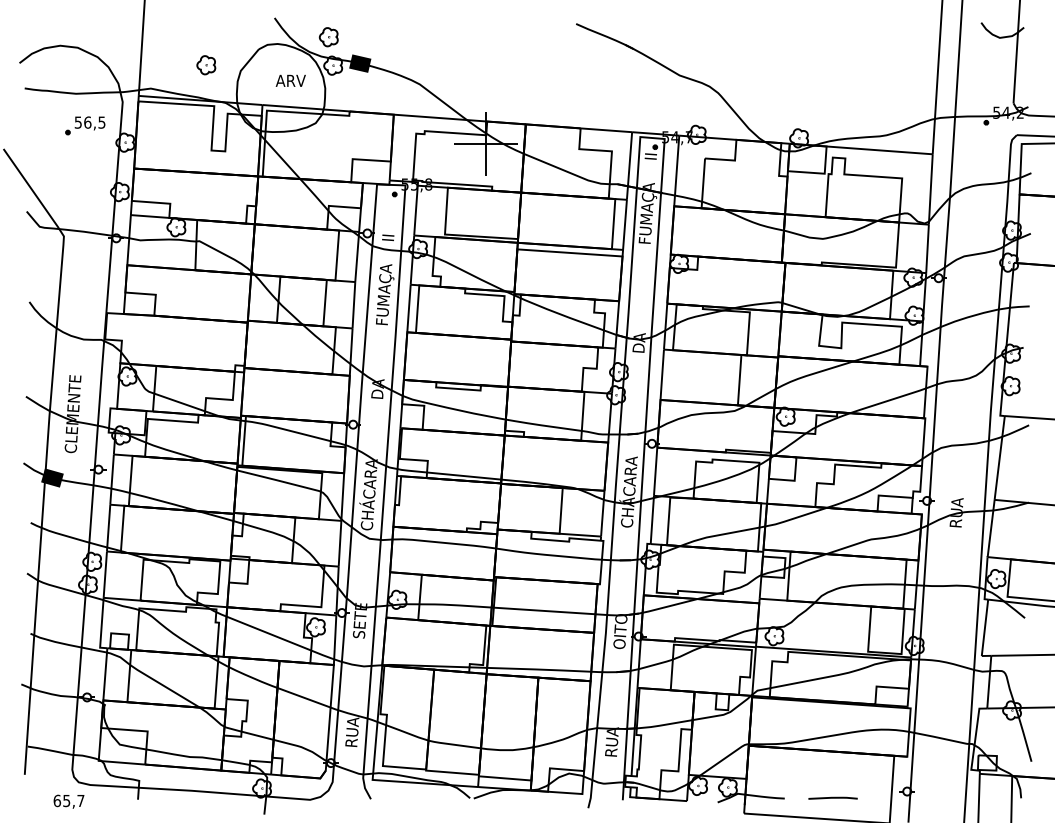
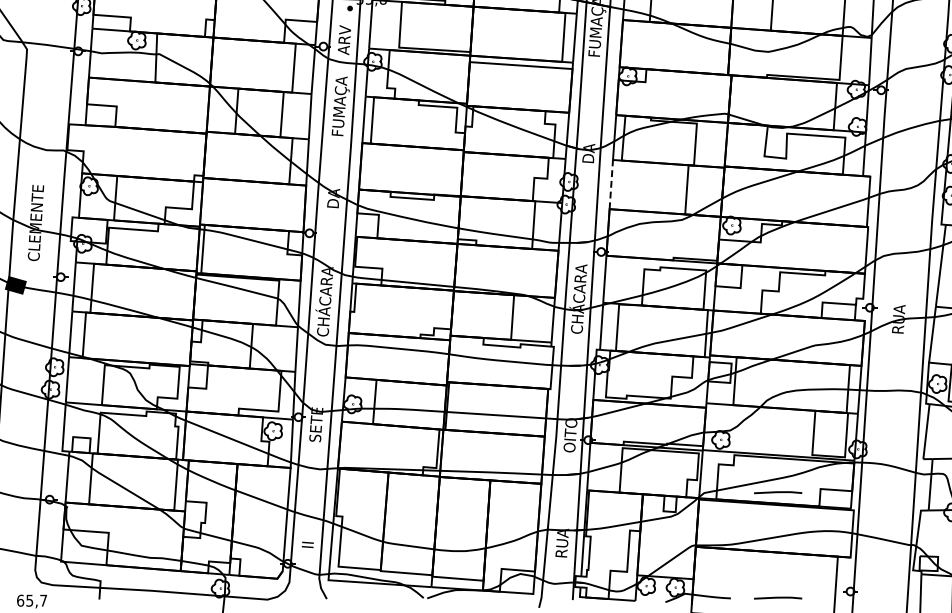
text: (388, 226) -> (343, 39), II -> ARV
line: (662, 374) -> (611, 184), solid -> dashed
line: (832, 689) -> (777, 491), added
text: (352, 731) -> (308, 532), RUA -> II

